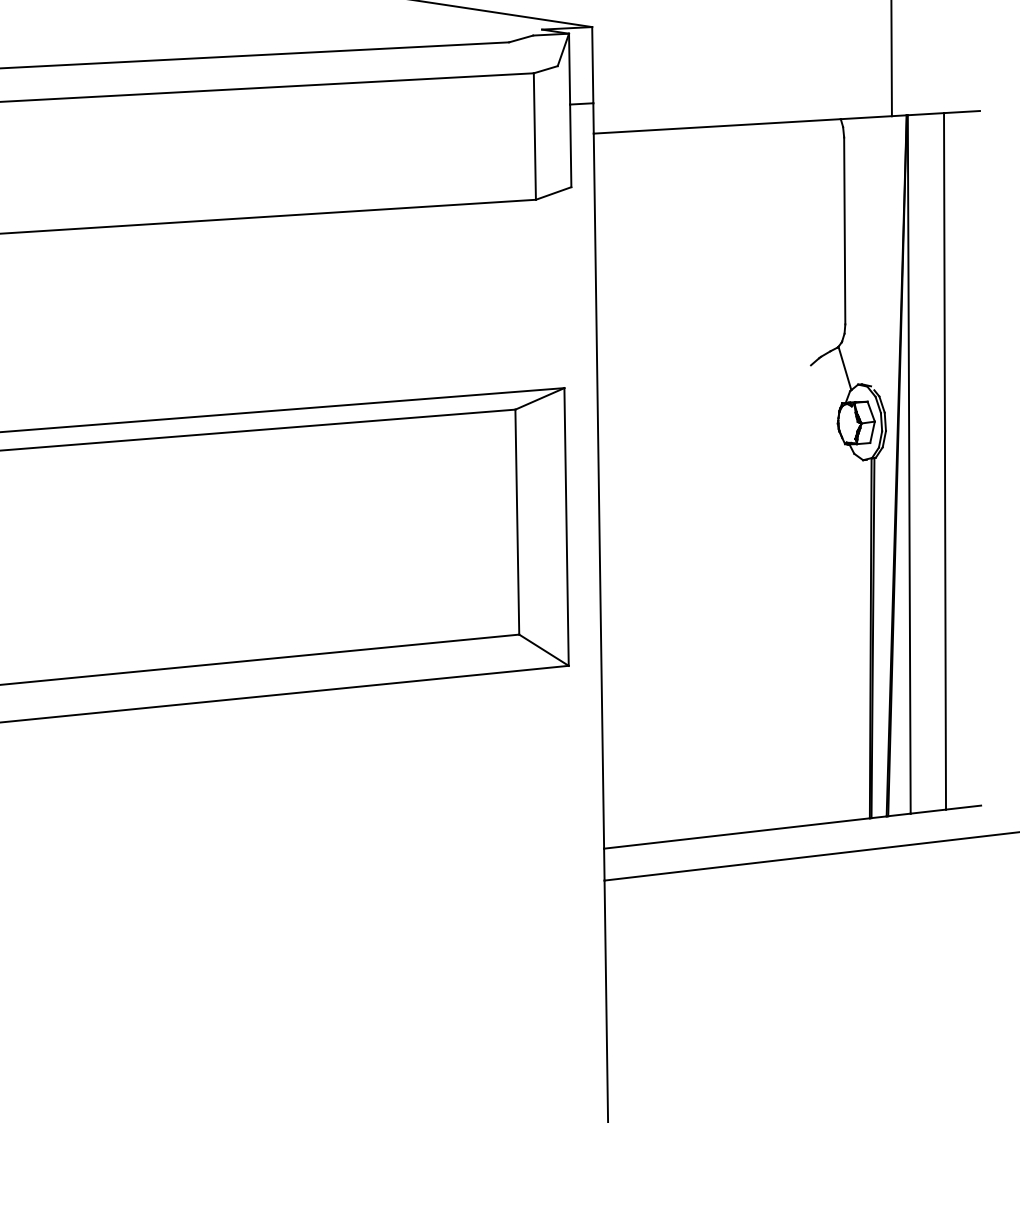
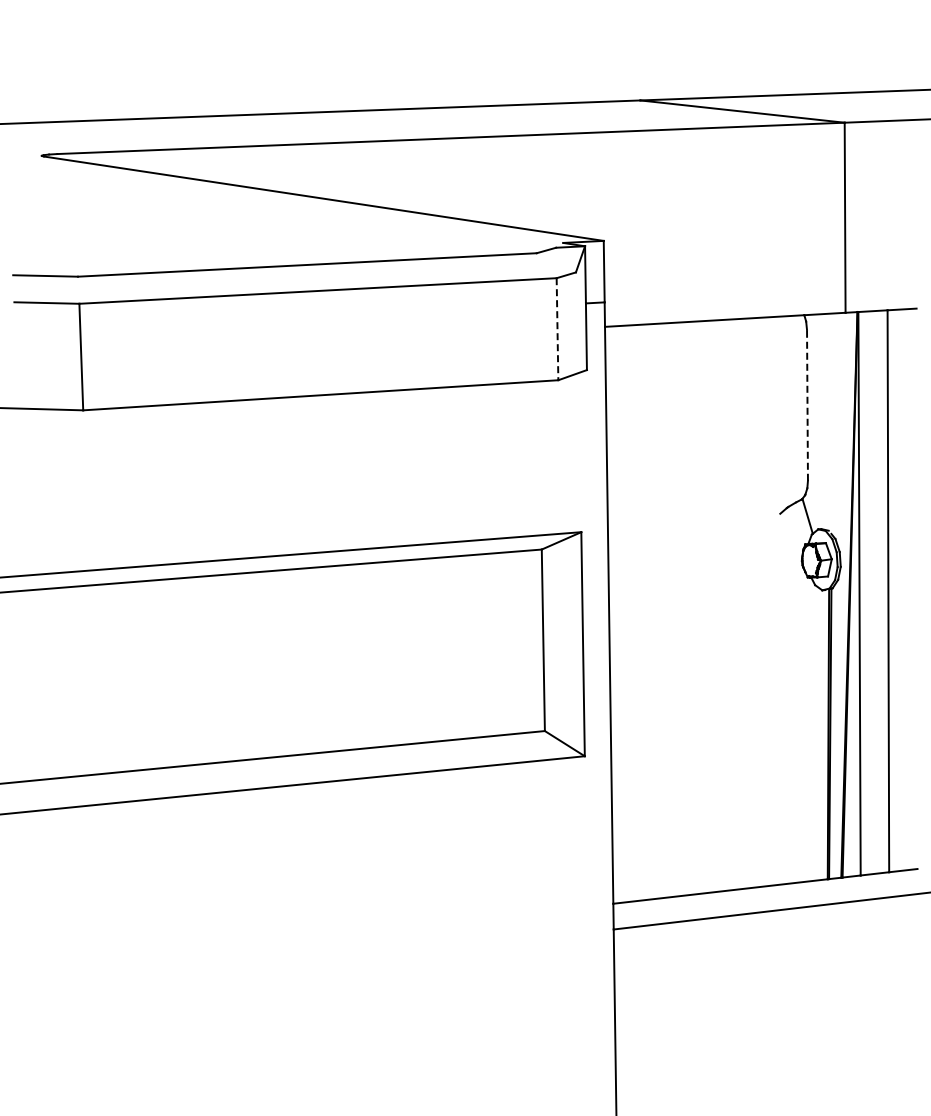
line: (534, 136) -> (557, 329), solid -> dashed
line: (844, 229) -> (807, 404), solid -> dashed

